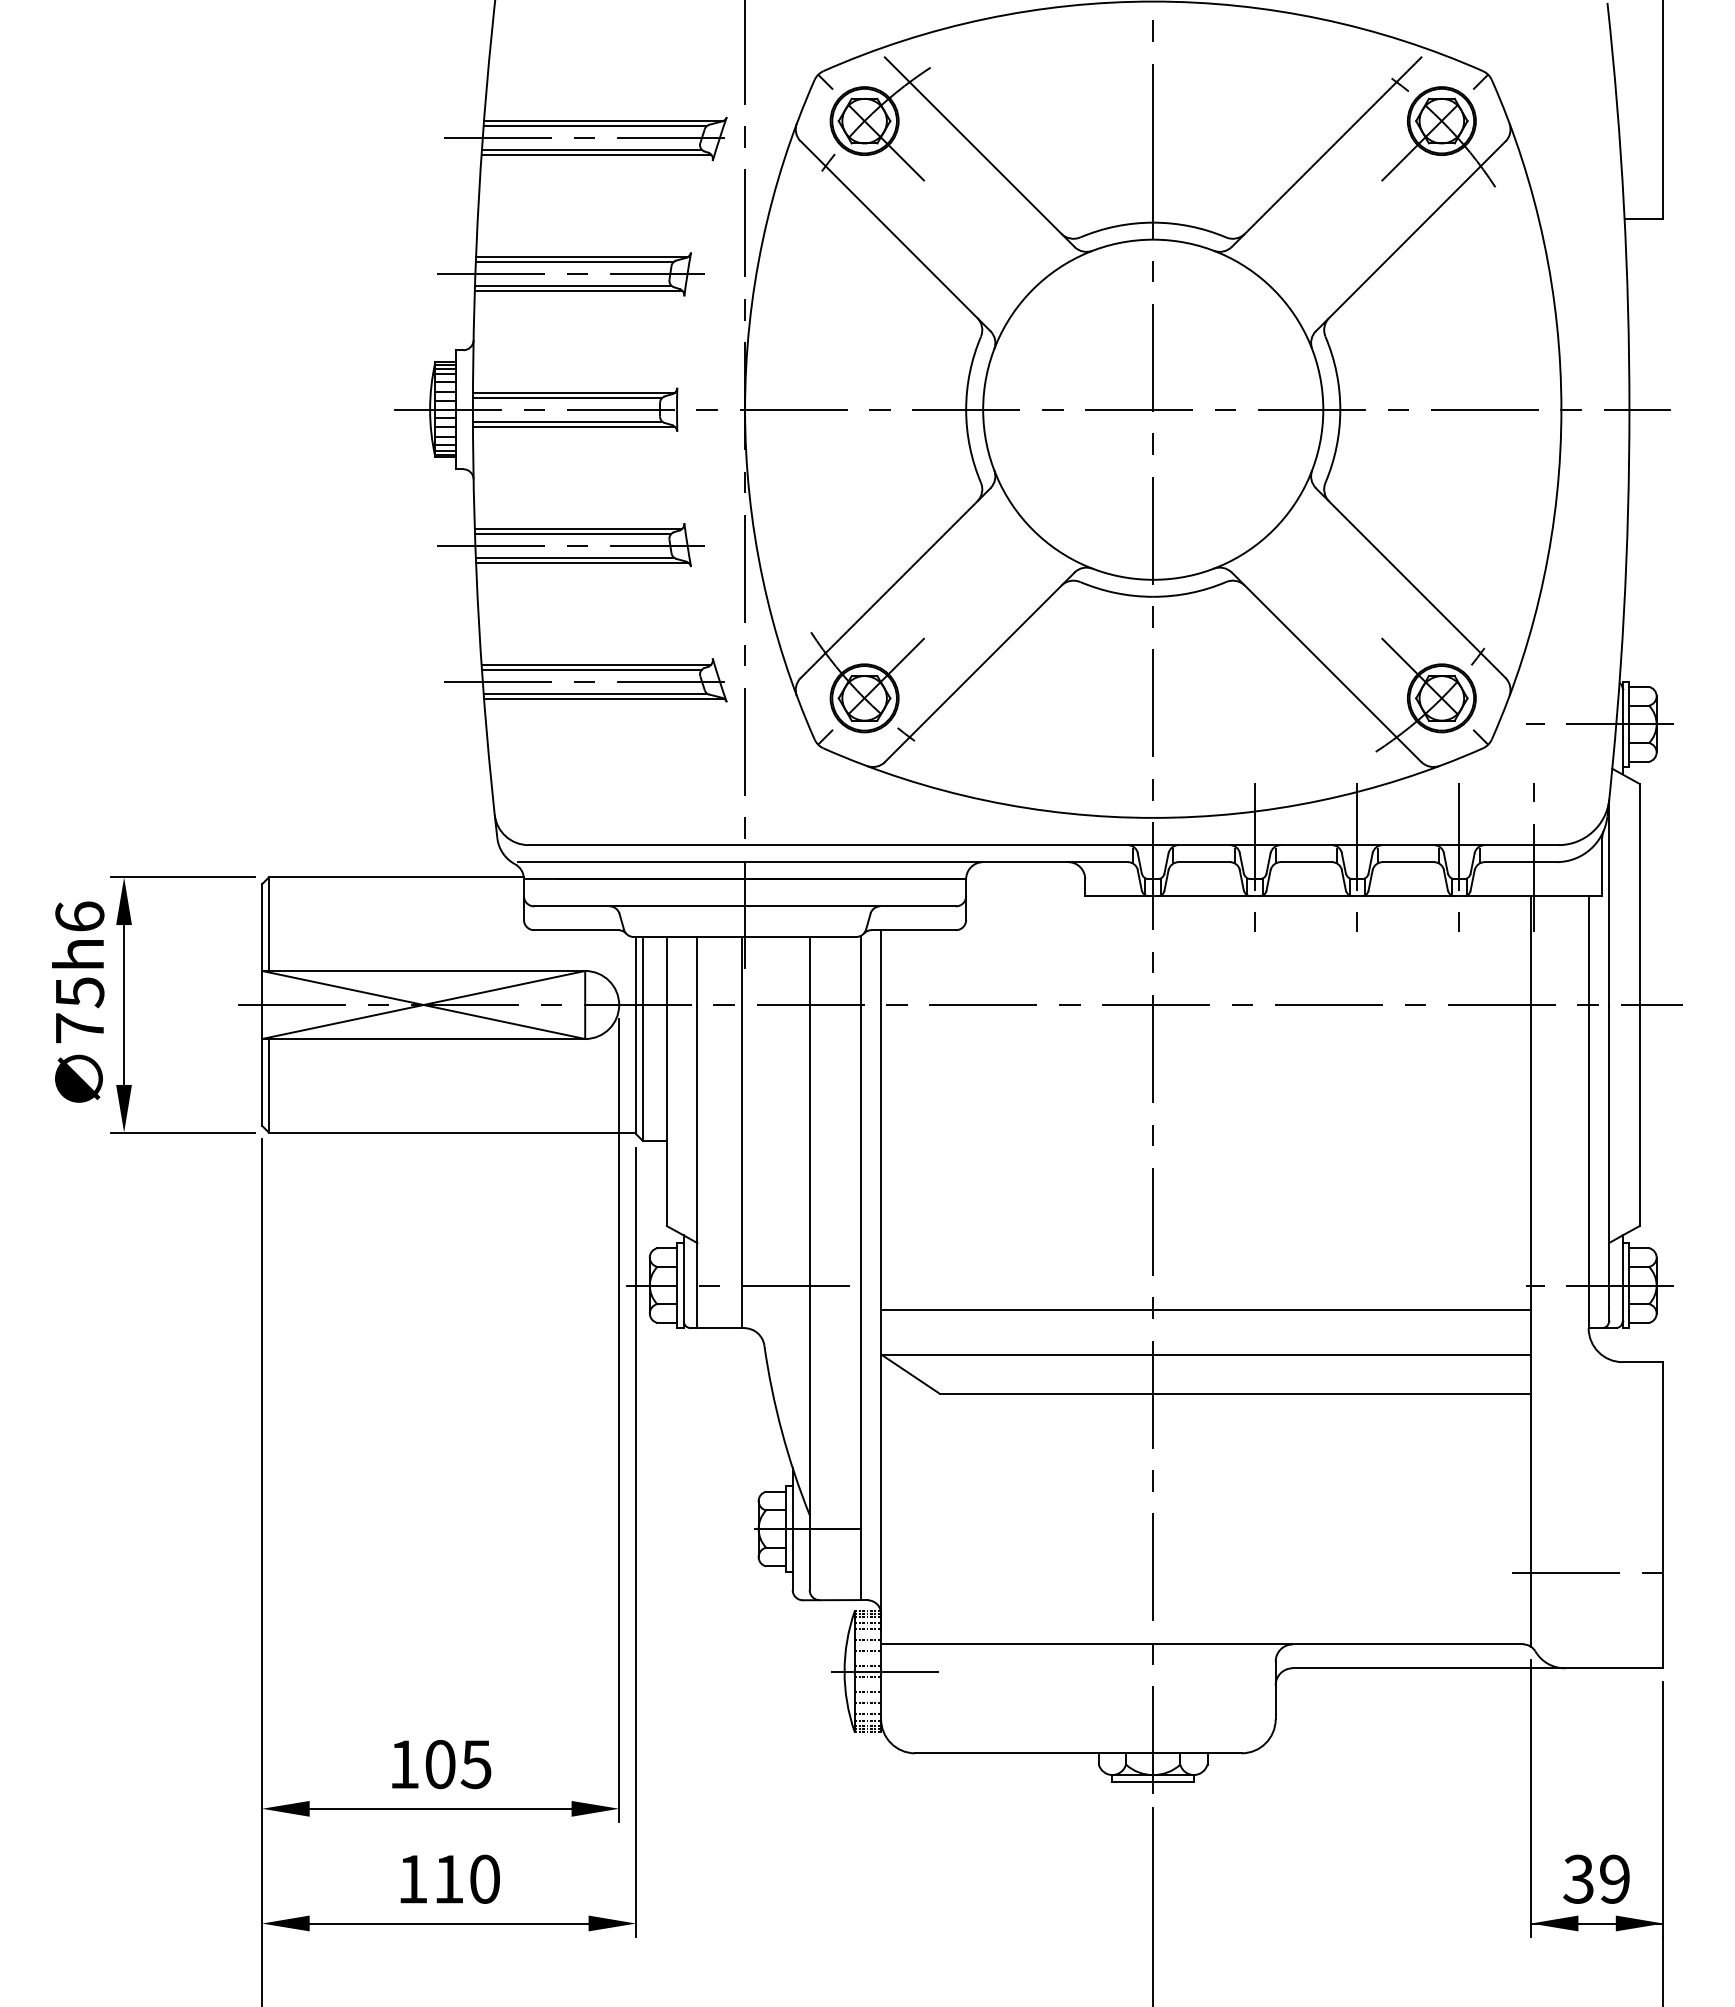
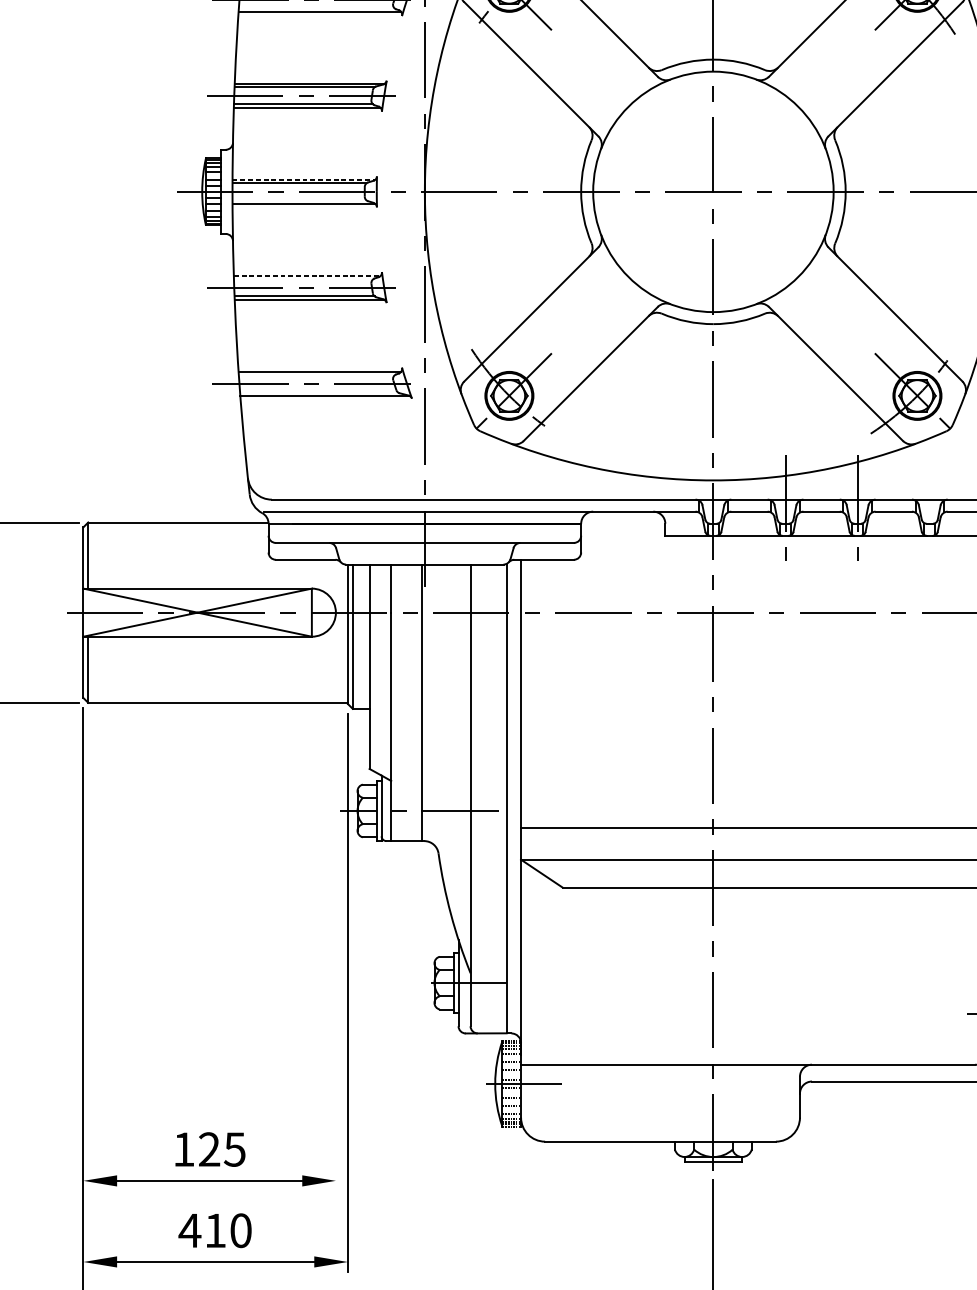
line: (591, 149) -> (316, 7), removed
line: (574, 392) -> (304, 179), solid -> dashed
line: (567, 421) -> (299, 200), removed
line: (578, 528) -> (307, 275), solid -> dashed
line: (573, 533) -> (303, 279), removed
line: (591, 669) -> (316, 375), removed
line: (595, 693) -> (319, 392), removed
line: (1459, 856) -> (929, 507), removed
line: (619, 1420) -> (336, 906), removed
text: (440, 1764) -> (209, 1149), 105 -> 125
text: (412, 1879) -> (189, 1230), 110 -> 410

